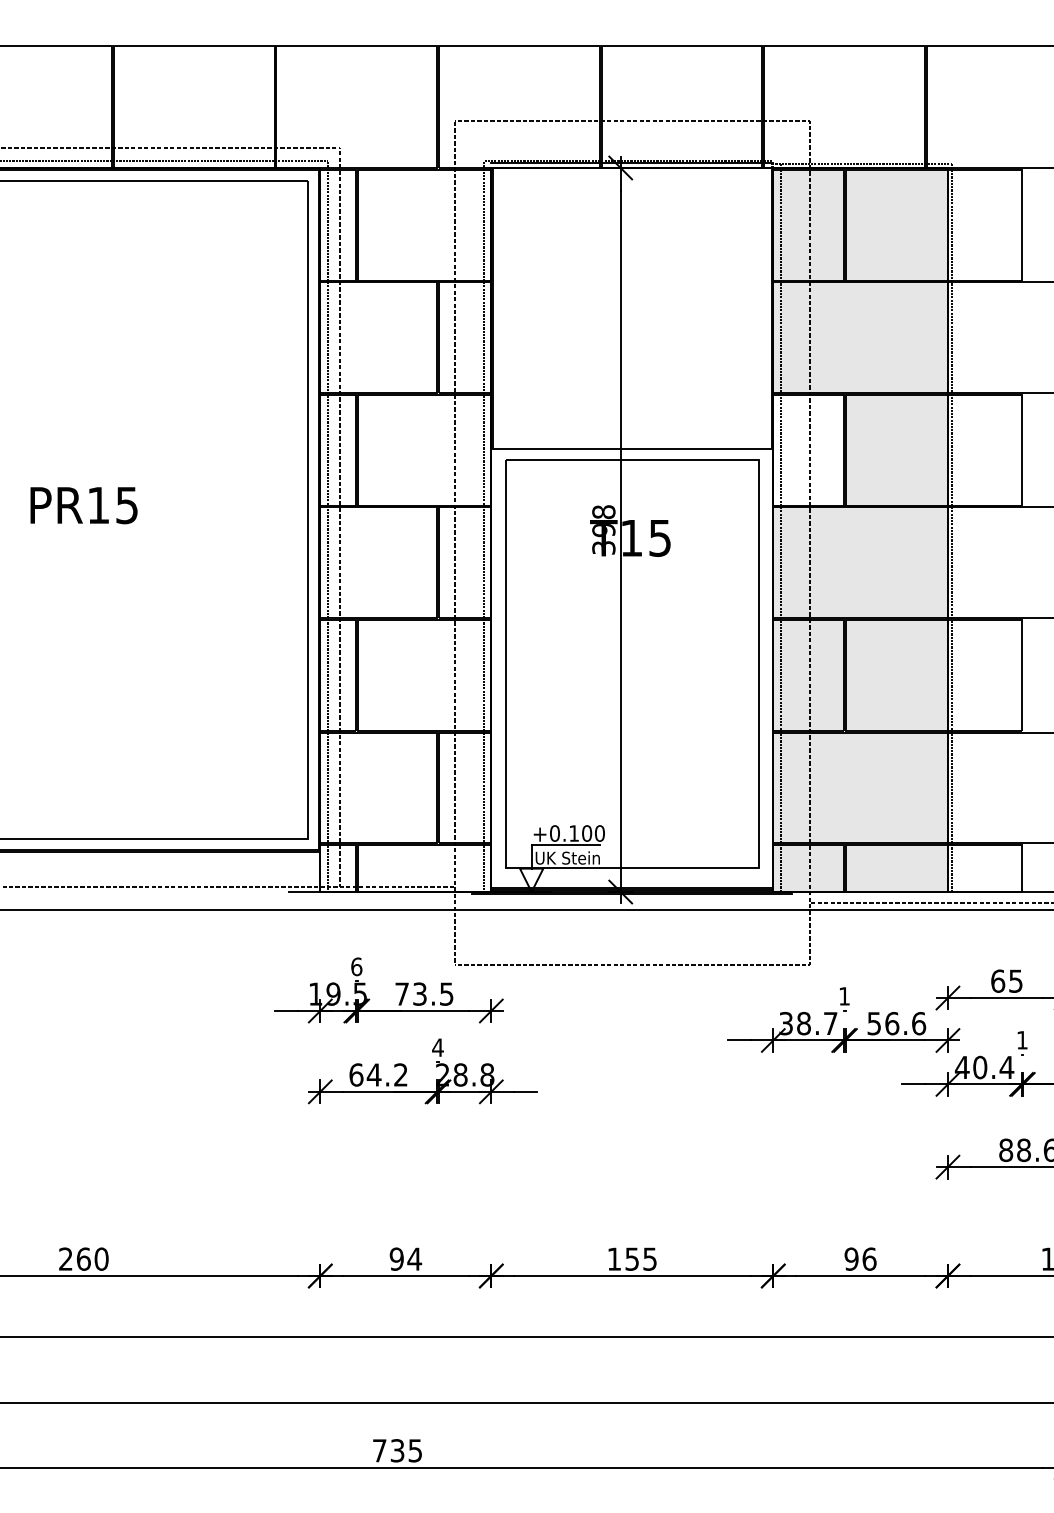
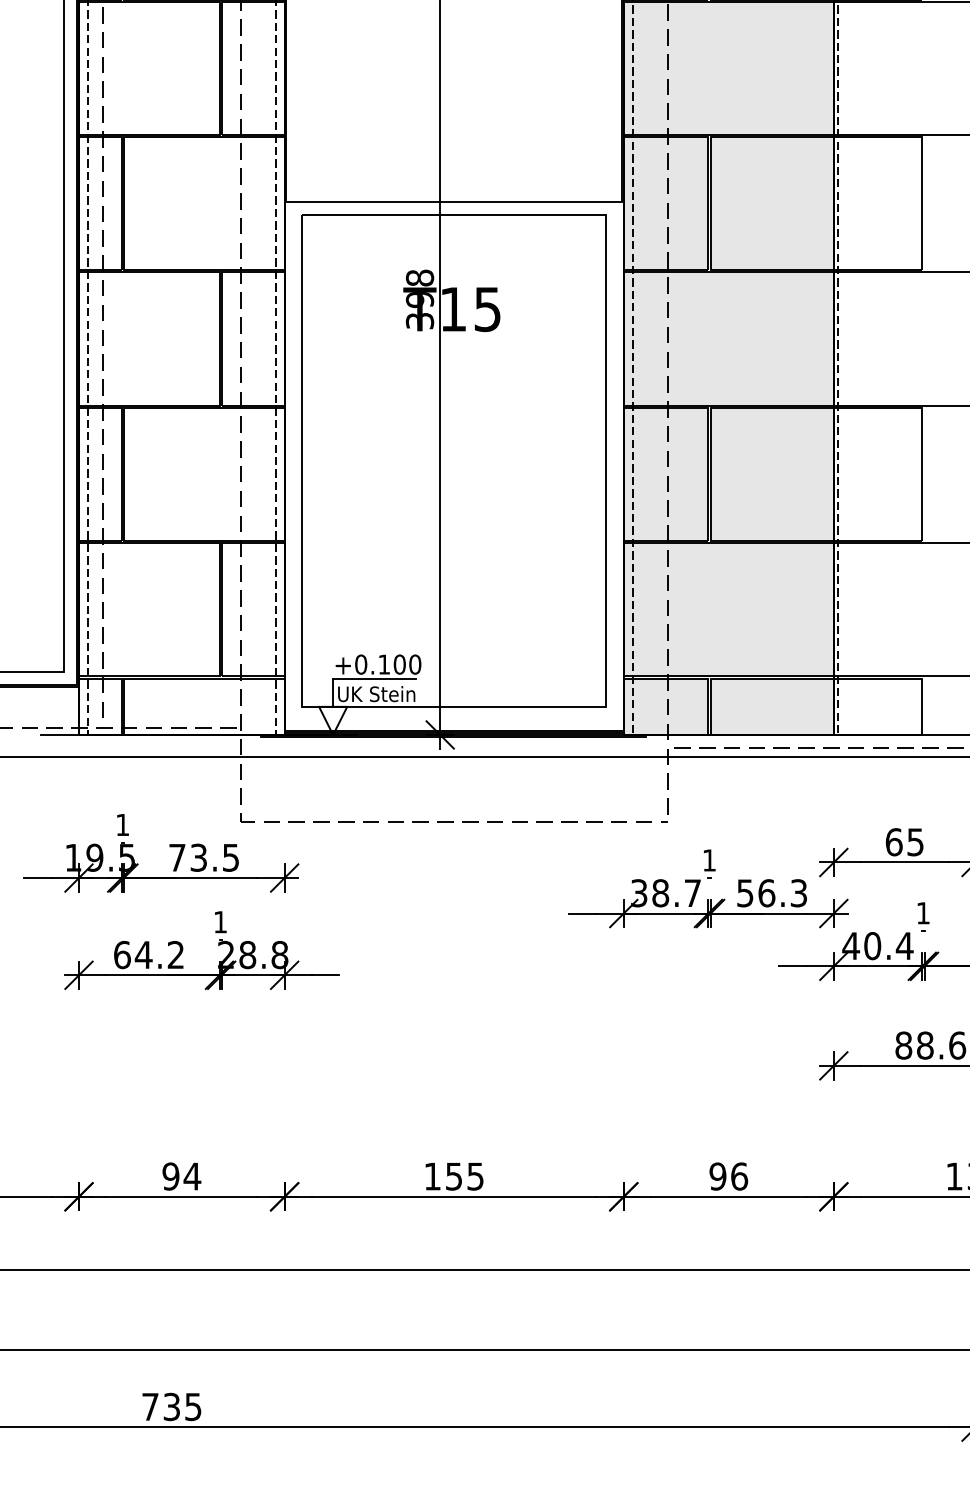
fill: (808, 449) -> (666, 202), added
text: (356, 966) -> (122, 824), 6 -> 1
text: (919, 1023) -> (799, 893), 56.6 -> 56.3
text: (437, 1047) -> (219, 921), 4 -> 1

